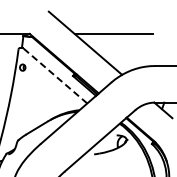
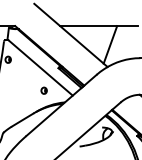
line: (124, 52) -> (109, 44), added
line: (54, 75) -> (39, 67), dashed -> solid
part: (58, 98) -> (43, 90), added

